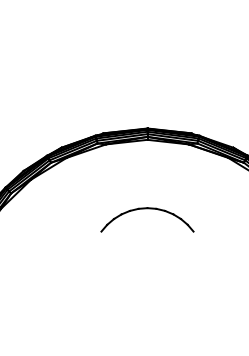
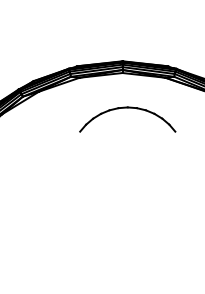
part: (147, 209) -> (127, 108), moved

